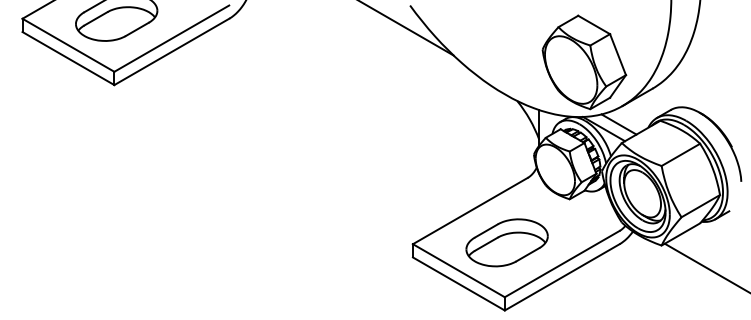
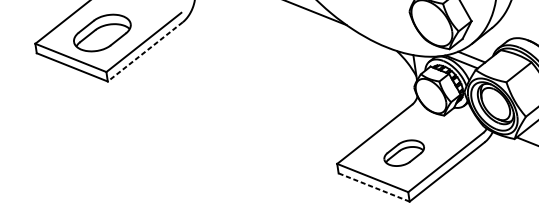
line: (171, 52) -> (145, 52), solid -> dashed
part: (506, 242) -> (403, 152), size x0.7
line: (458, 283) -> (373, 187), solid -> dashed

